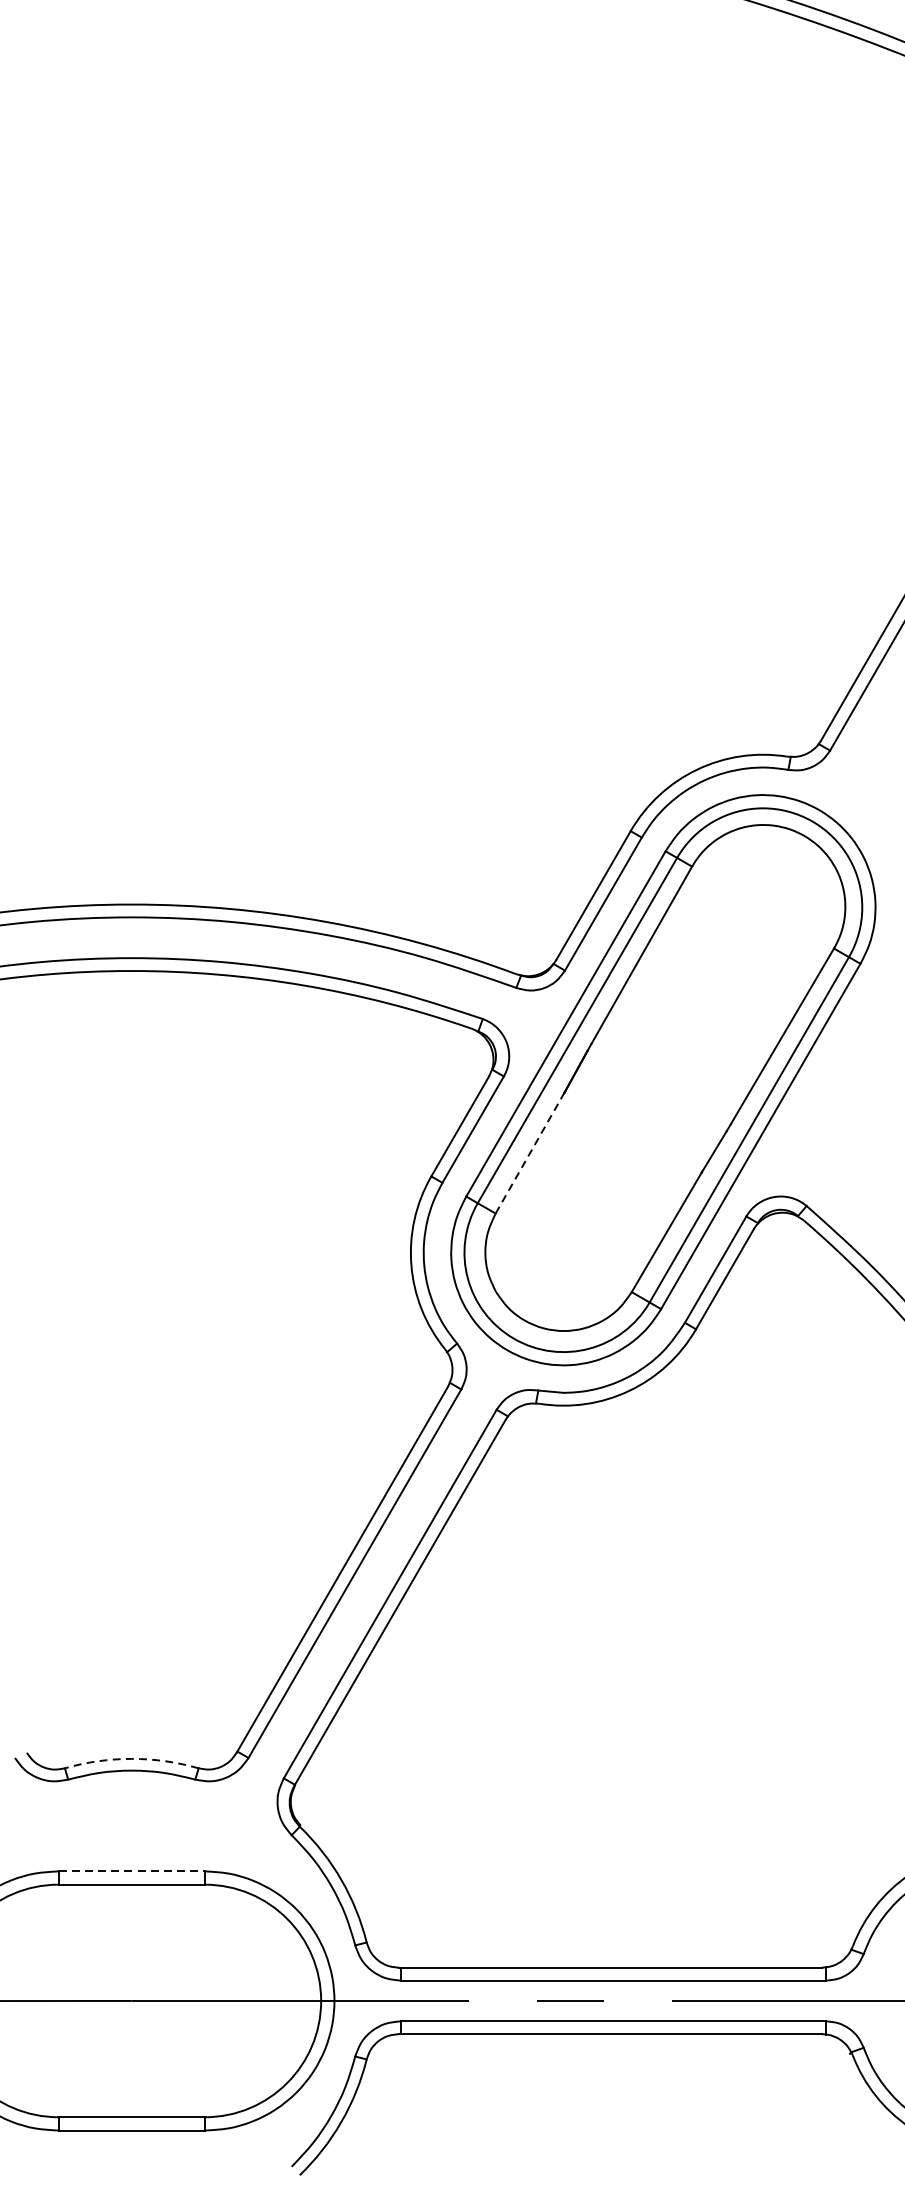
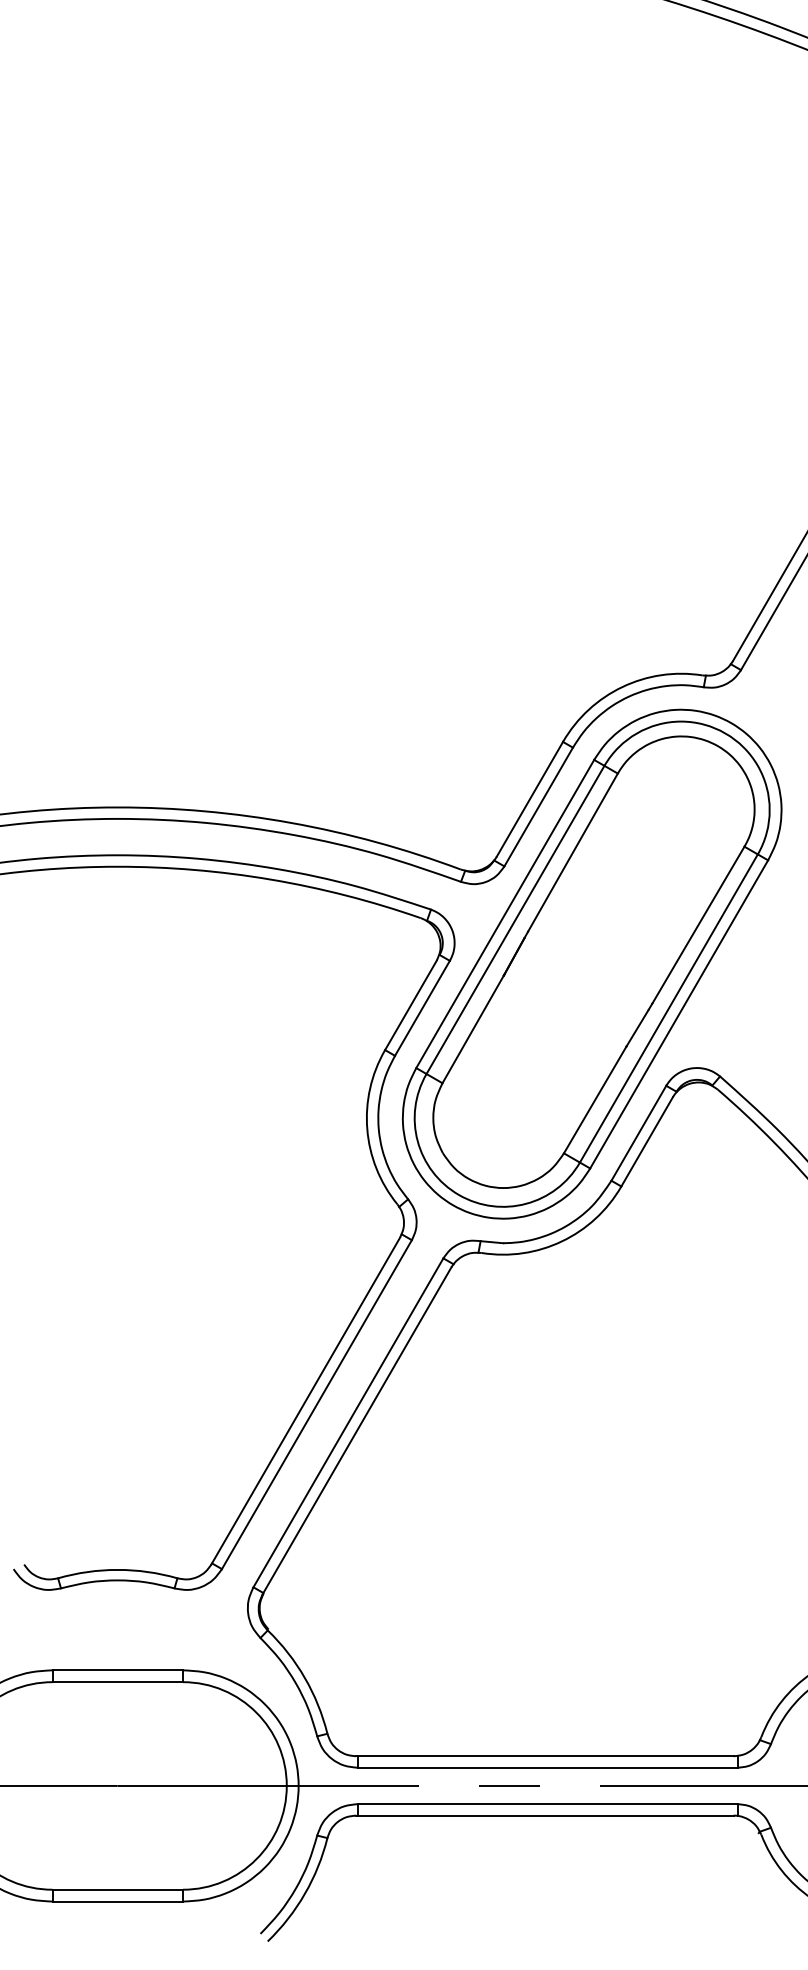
line: (530, 1153) -> (473, 1029), dashed -> solid
arc: (131, 1758) -> (117, 1569), dashed -> solid
line: (132, 1871) -> (118, 1670), dashed -> solid

